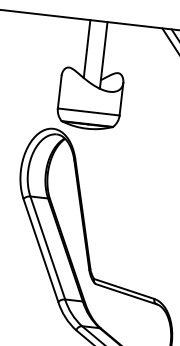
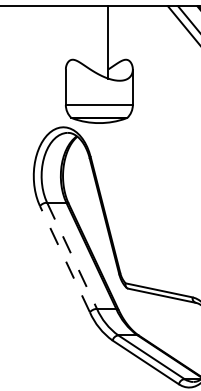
line: (86, 48) -> (89, 37), removed
line: (48, 247) -> (72, 255), solid -> dashed
line: (40, 250) -> (64, 259), solid -> dashed

